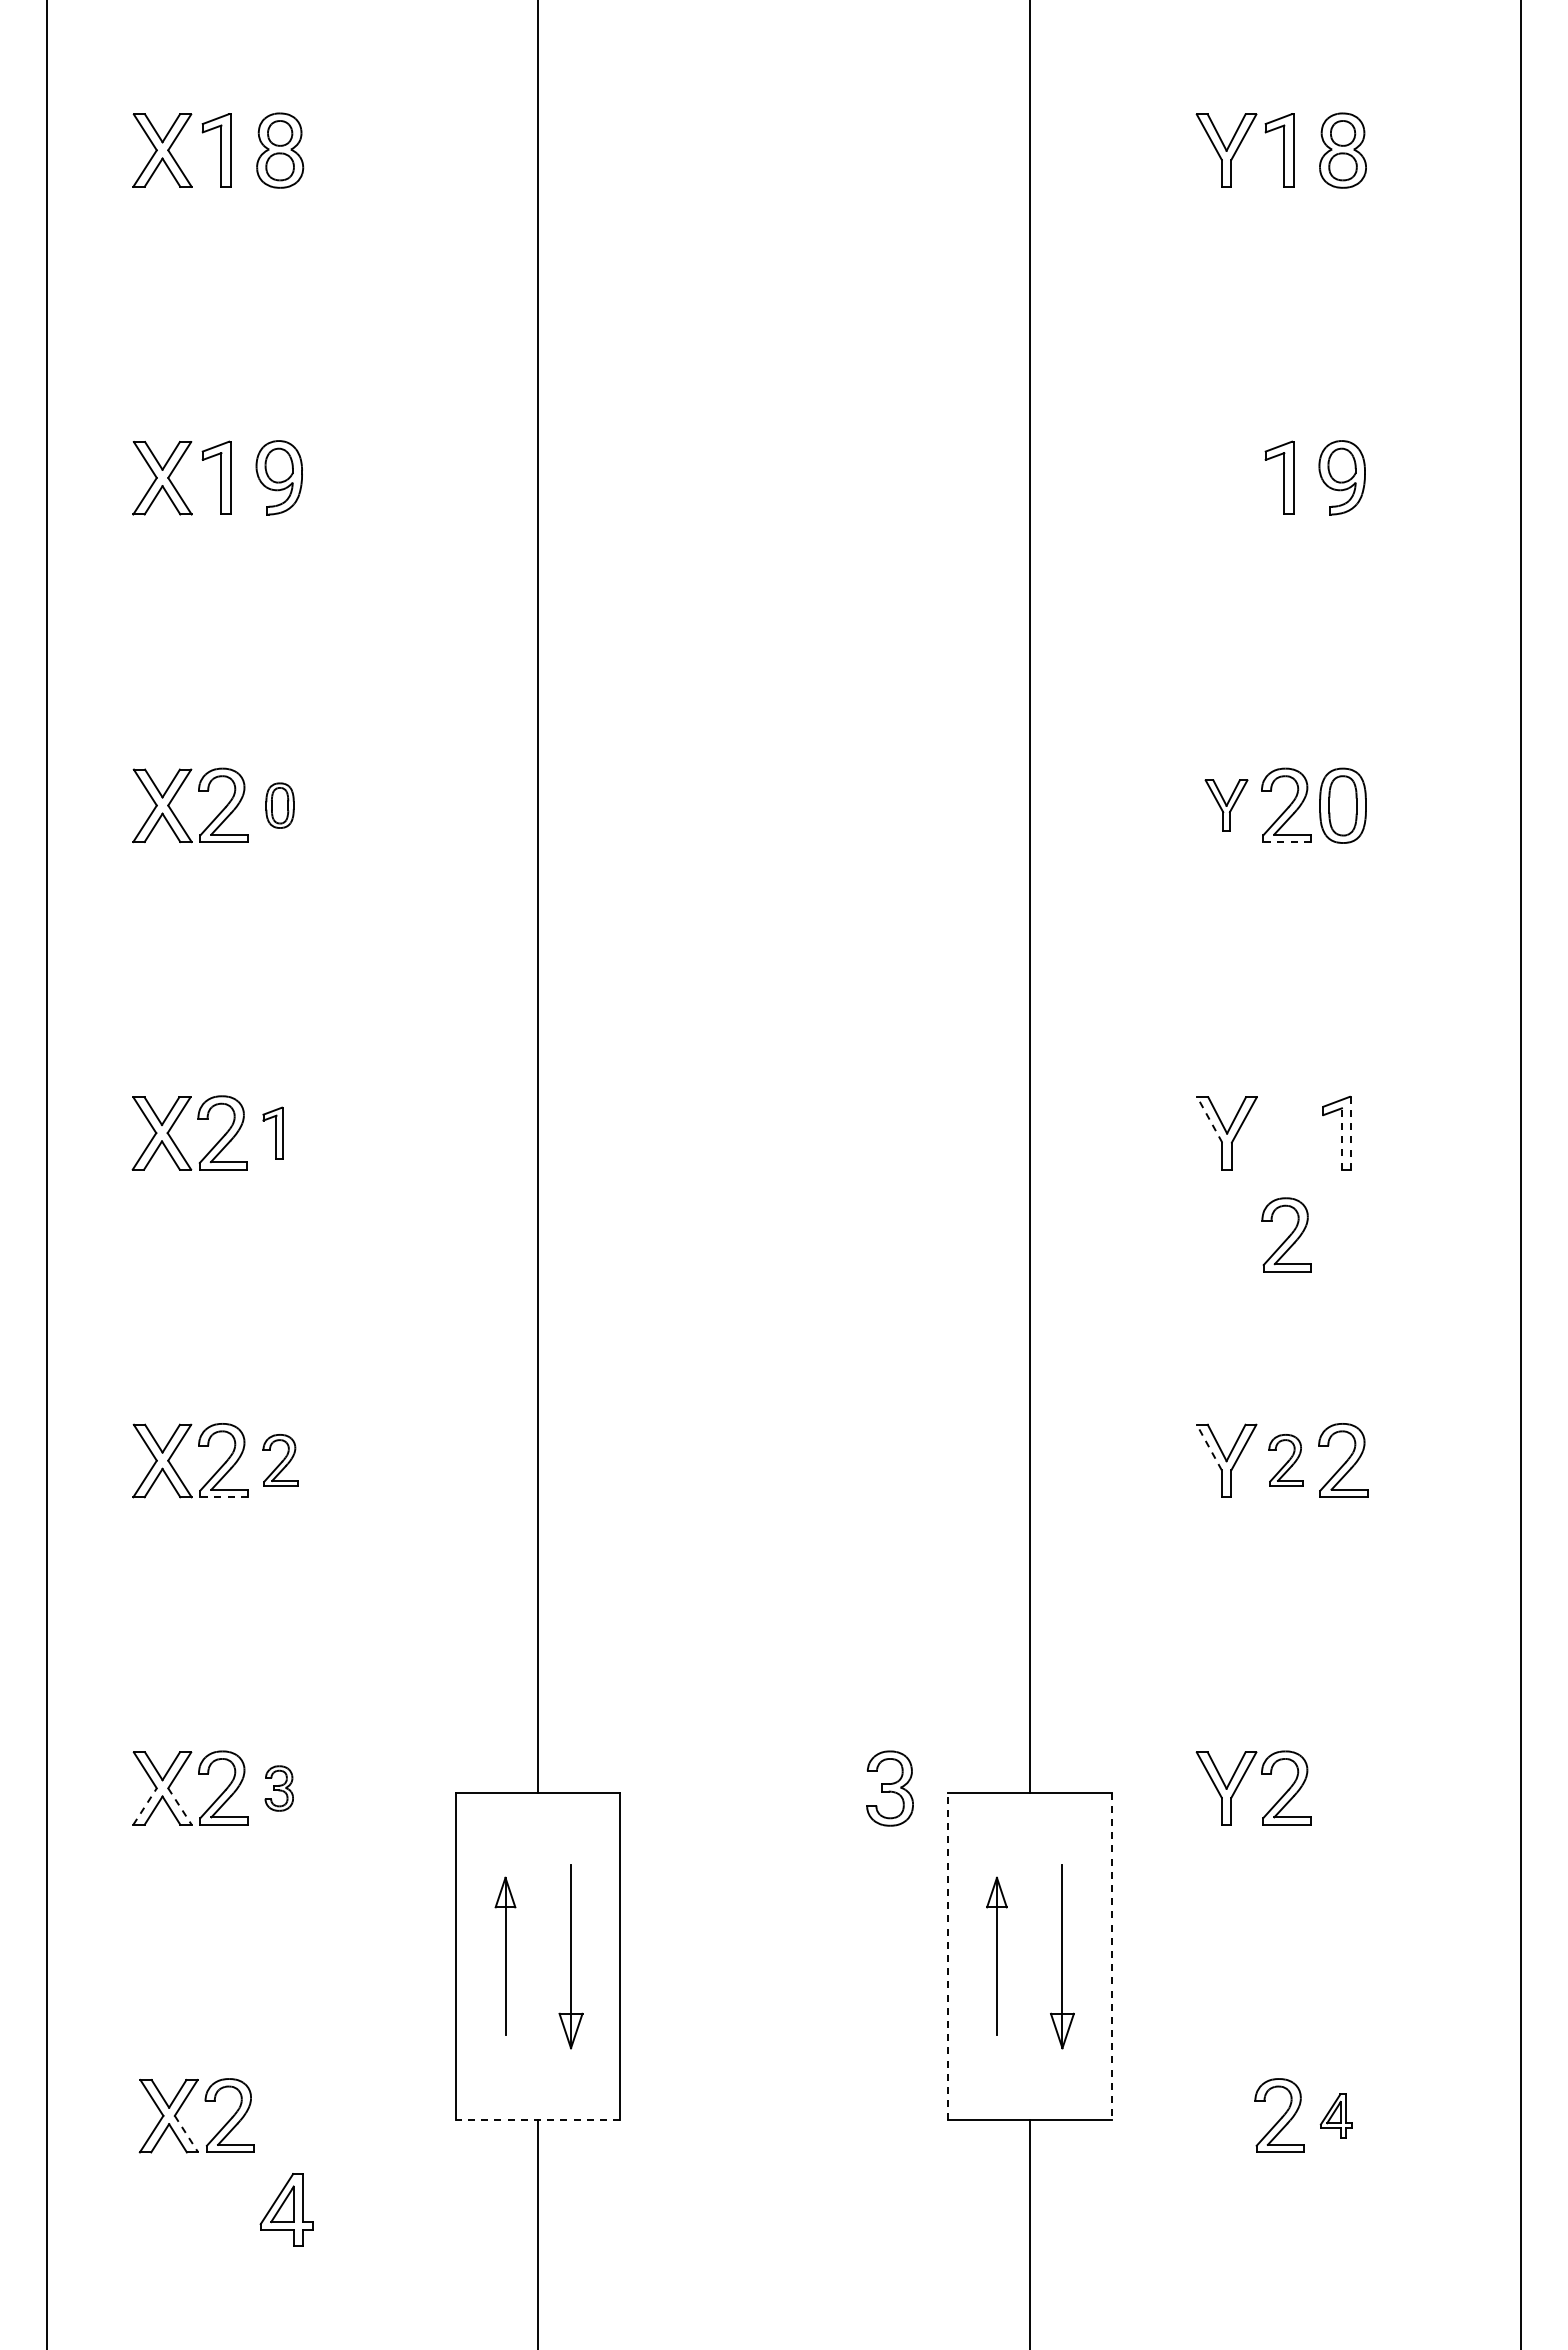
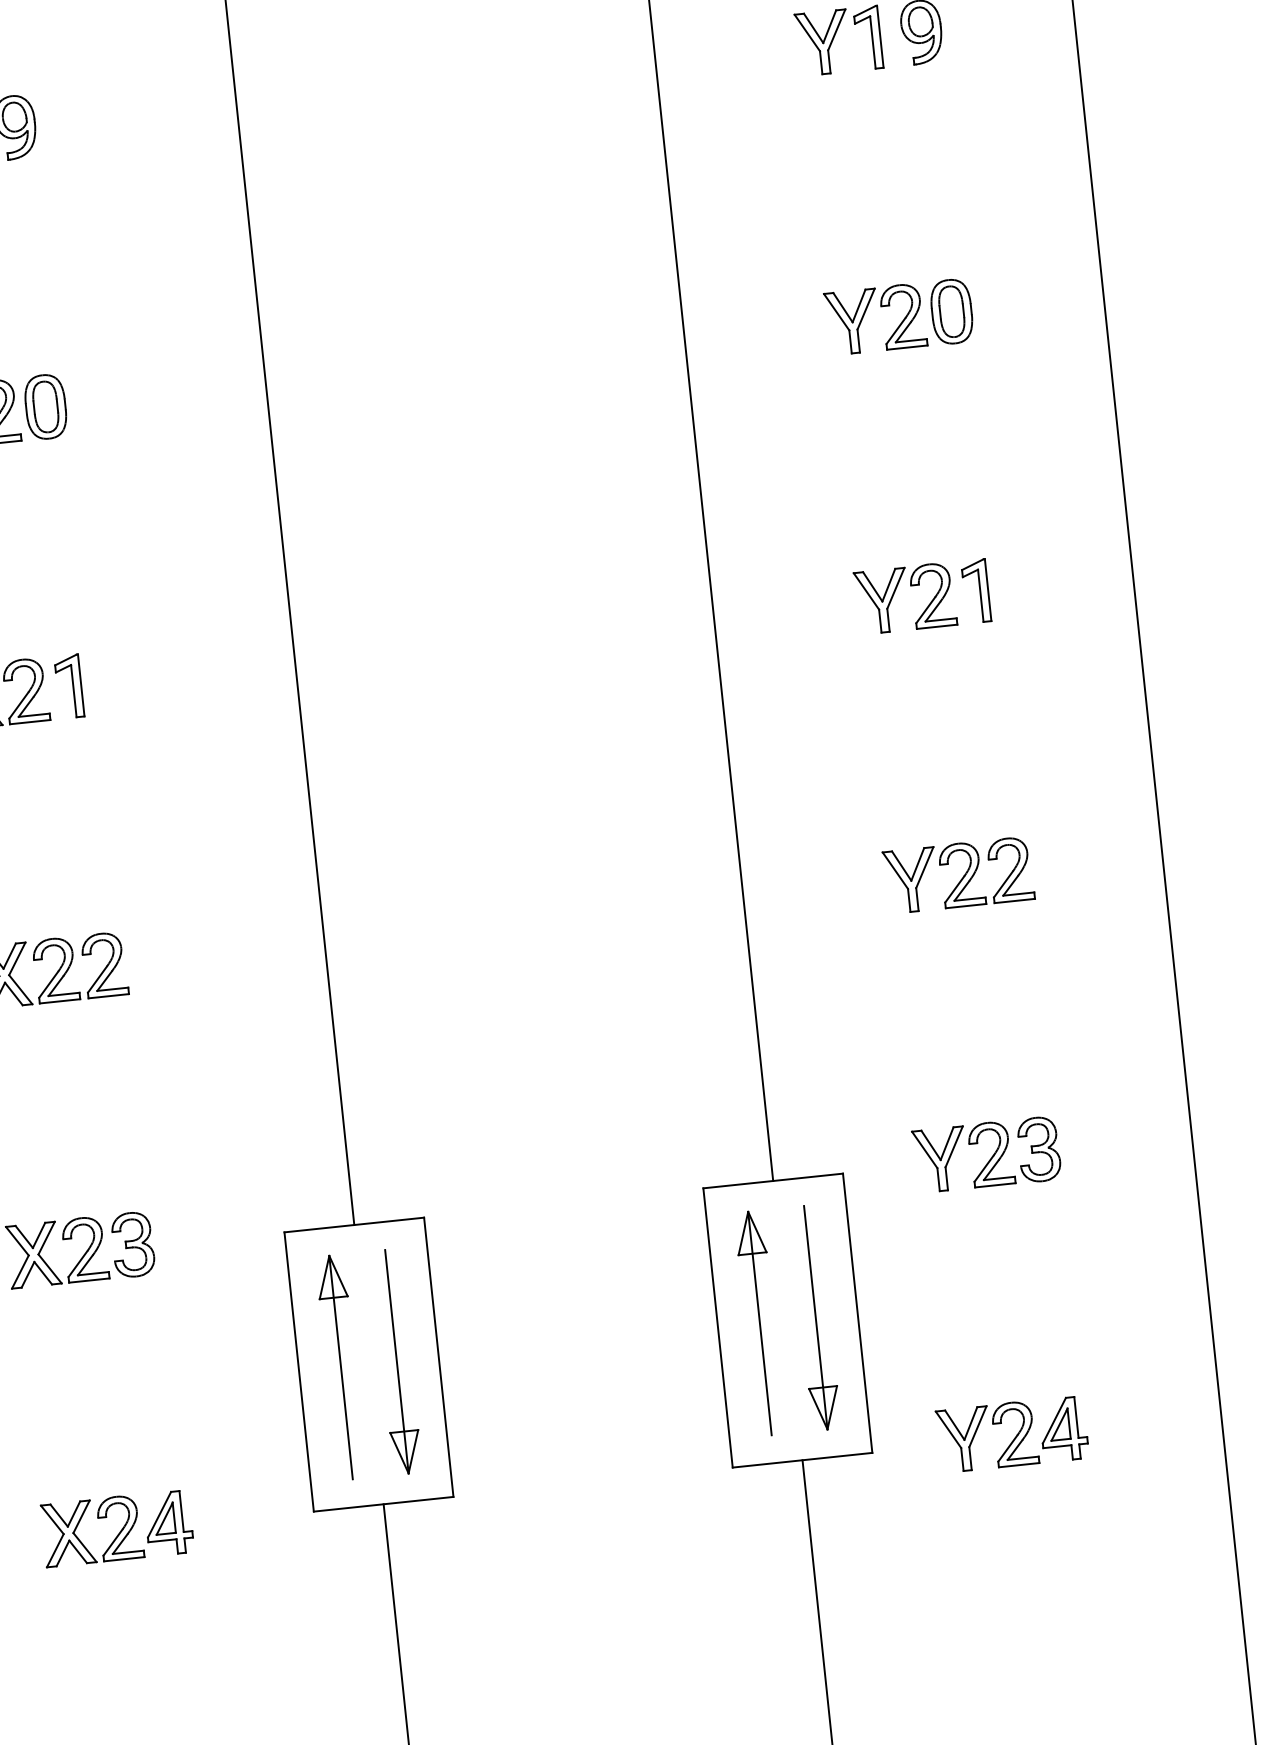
part: (1226, 477) -> (823, 42), added
part: (279, 805) -> (45, 406), size x1.67
part: (1226, 805) -> (852, 321), size x1.43
line: (1287, 842) -> (907, 347), dashed -> solid
line: (1209, 1119) -> (866, 591), dashed -> solid
part: (272, 1132) -> (68, 686), size x1.43
line: (1351, 1133) -> (988, 590), dashed -> solid
line: (1341, 1138) -> (980, 595), dashed -> solid
part: (1286, 1234) -> (932, 595), moved
line: (1209, 1447) -> (895, 870), dashed -> solid
part: (280, 1460) -> (104, 964), size x1.43
part: (1286, 1460) -> (962, 874), size x1.43
line: (224, 1497) -> (60, 1001), dashed -> solid
part: (279, 1788) -> (133, 1244), size x1.67
part: (889, 1788) -> (1038, 1149), moved
line: (145, 1806) -> (20, 1272), dashed -> solid
line: (179, 1806) -> (49, 1268), dashed -> solid
part: (505, 1956) -> (341, 1367), size x1.67
part: (570, 1956) -> (396, 1361), size x1.43
line: (947, 1956) -> (717, 1328), dashed -> solid
part: (996, 1956) -> (759, 1323), size x1.67
part: (1062, 1956) -> (815, 1317), size x1.43
line: (1111, 1956) -> (857, 1313), dashed -> solid
part: (1219, 2115) -> (963, 1439), added
part: (1336, 2115) -> (1063, 1428), size x1.67
line: (538, 2120) -> (383, 1504), dashed -> solid
line: (186, 2134) -> (85, 1547), dashed -> solid
part: (286, 2209) -> (168, 1522), moved

